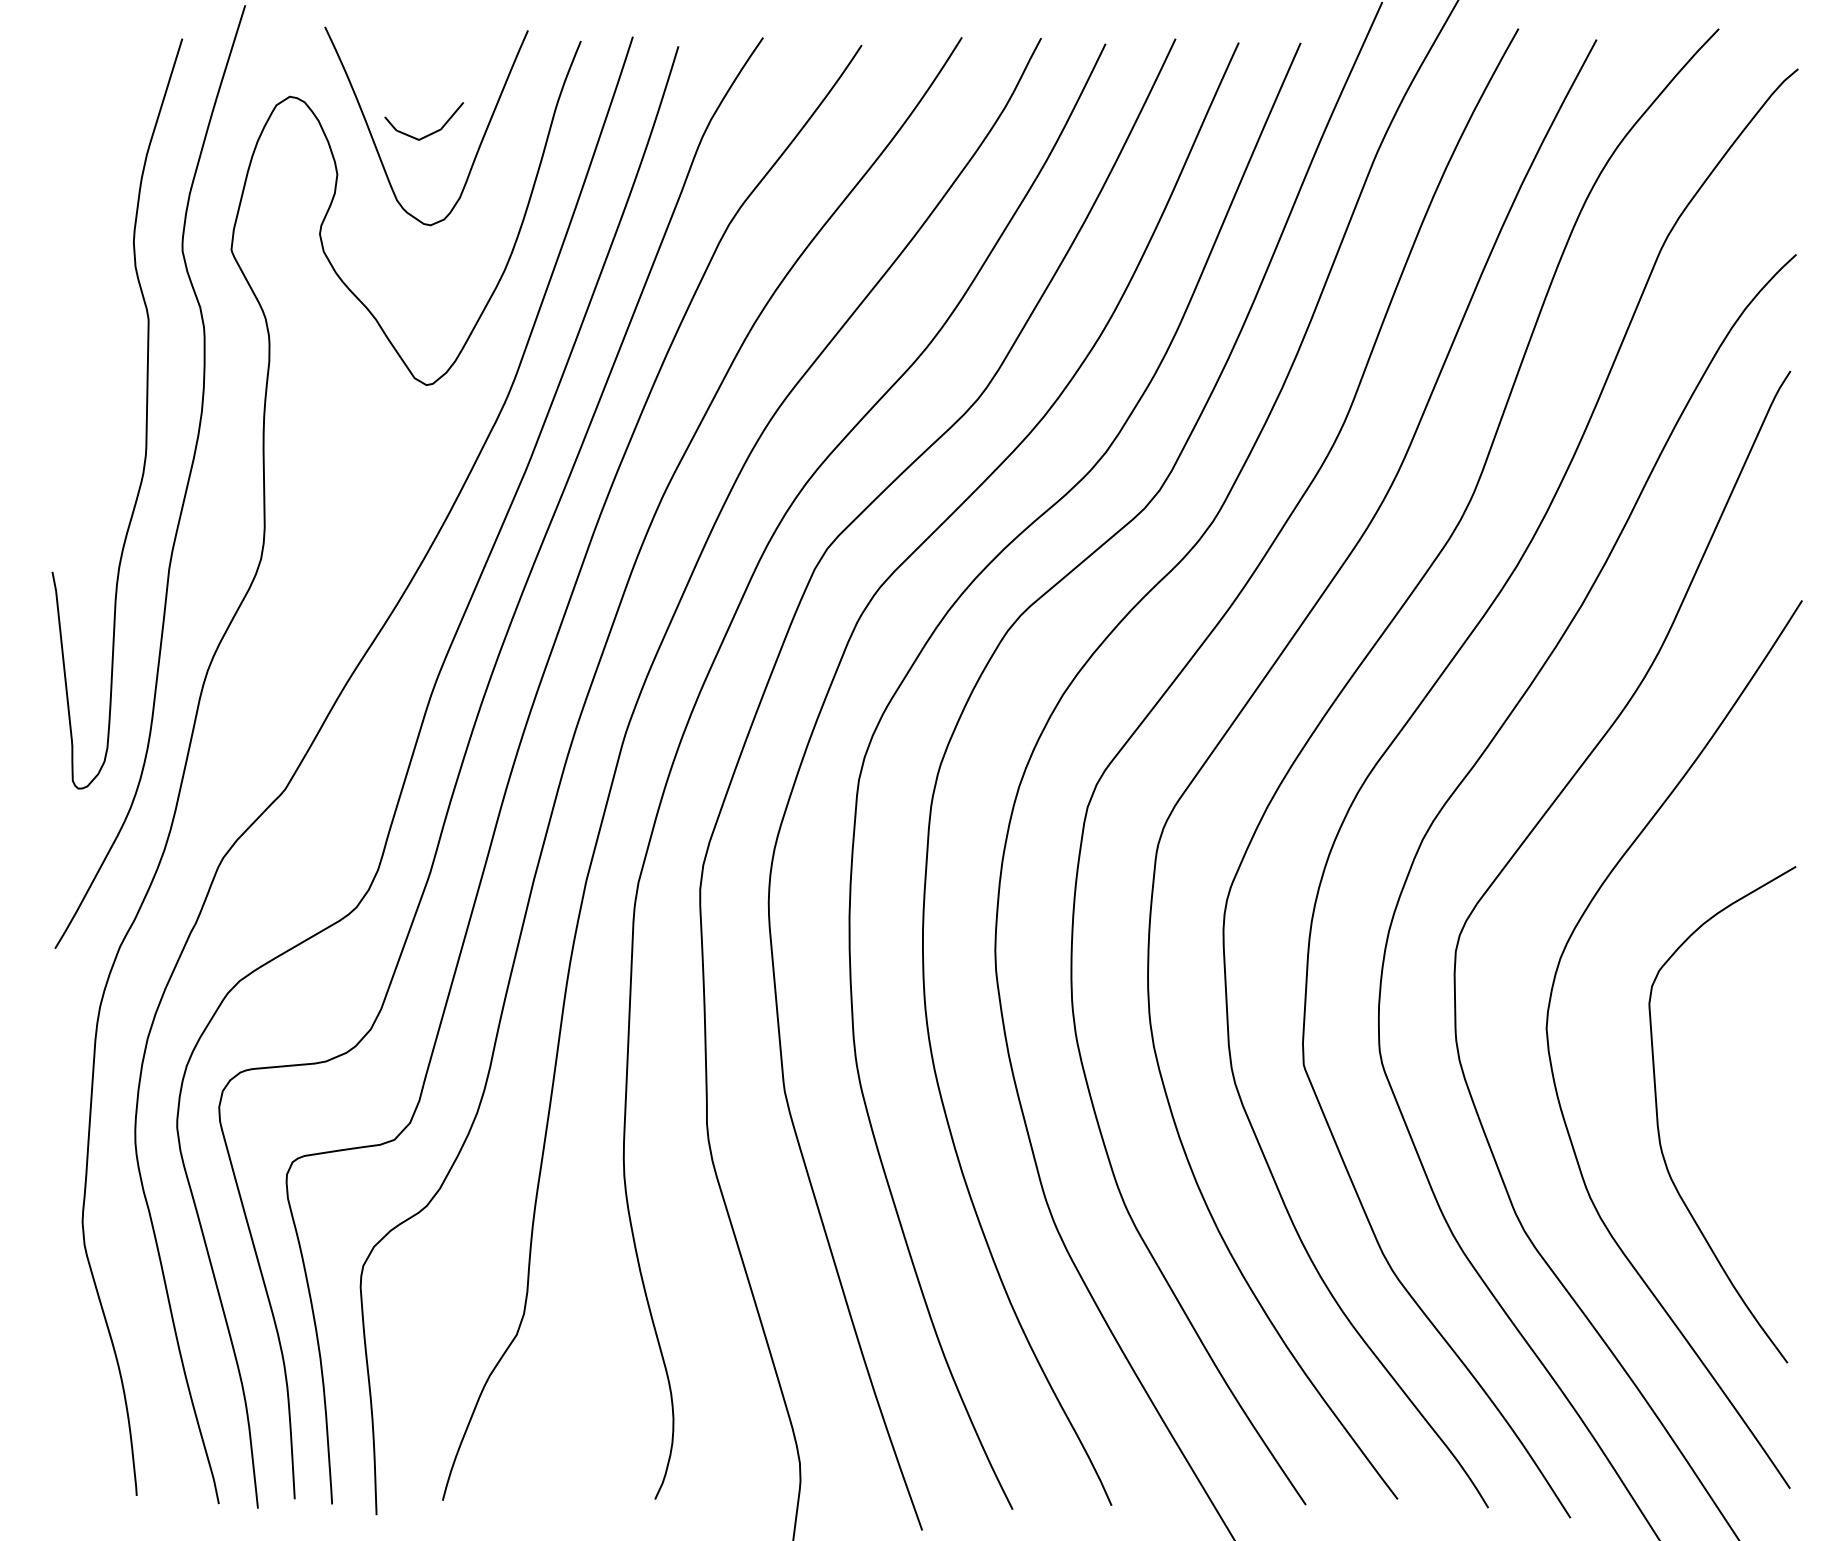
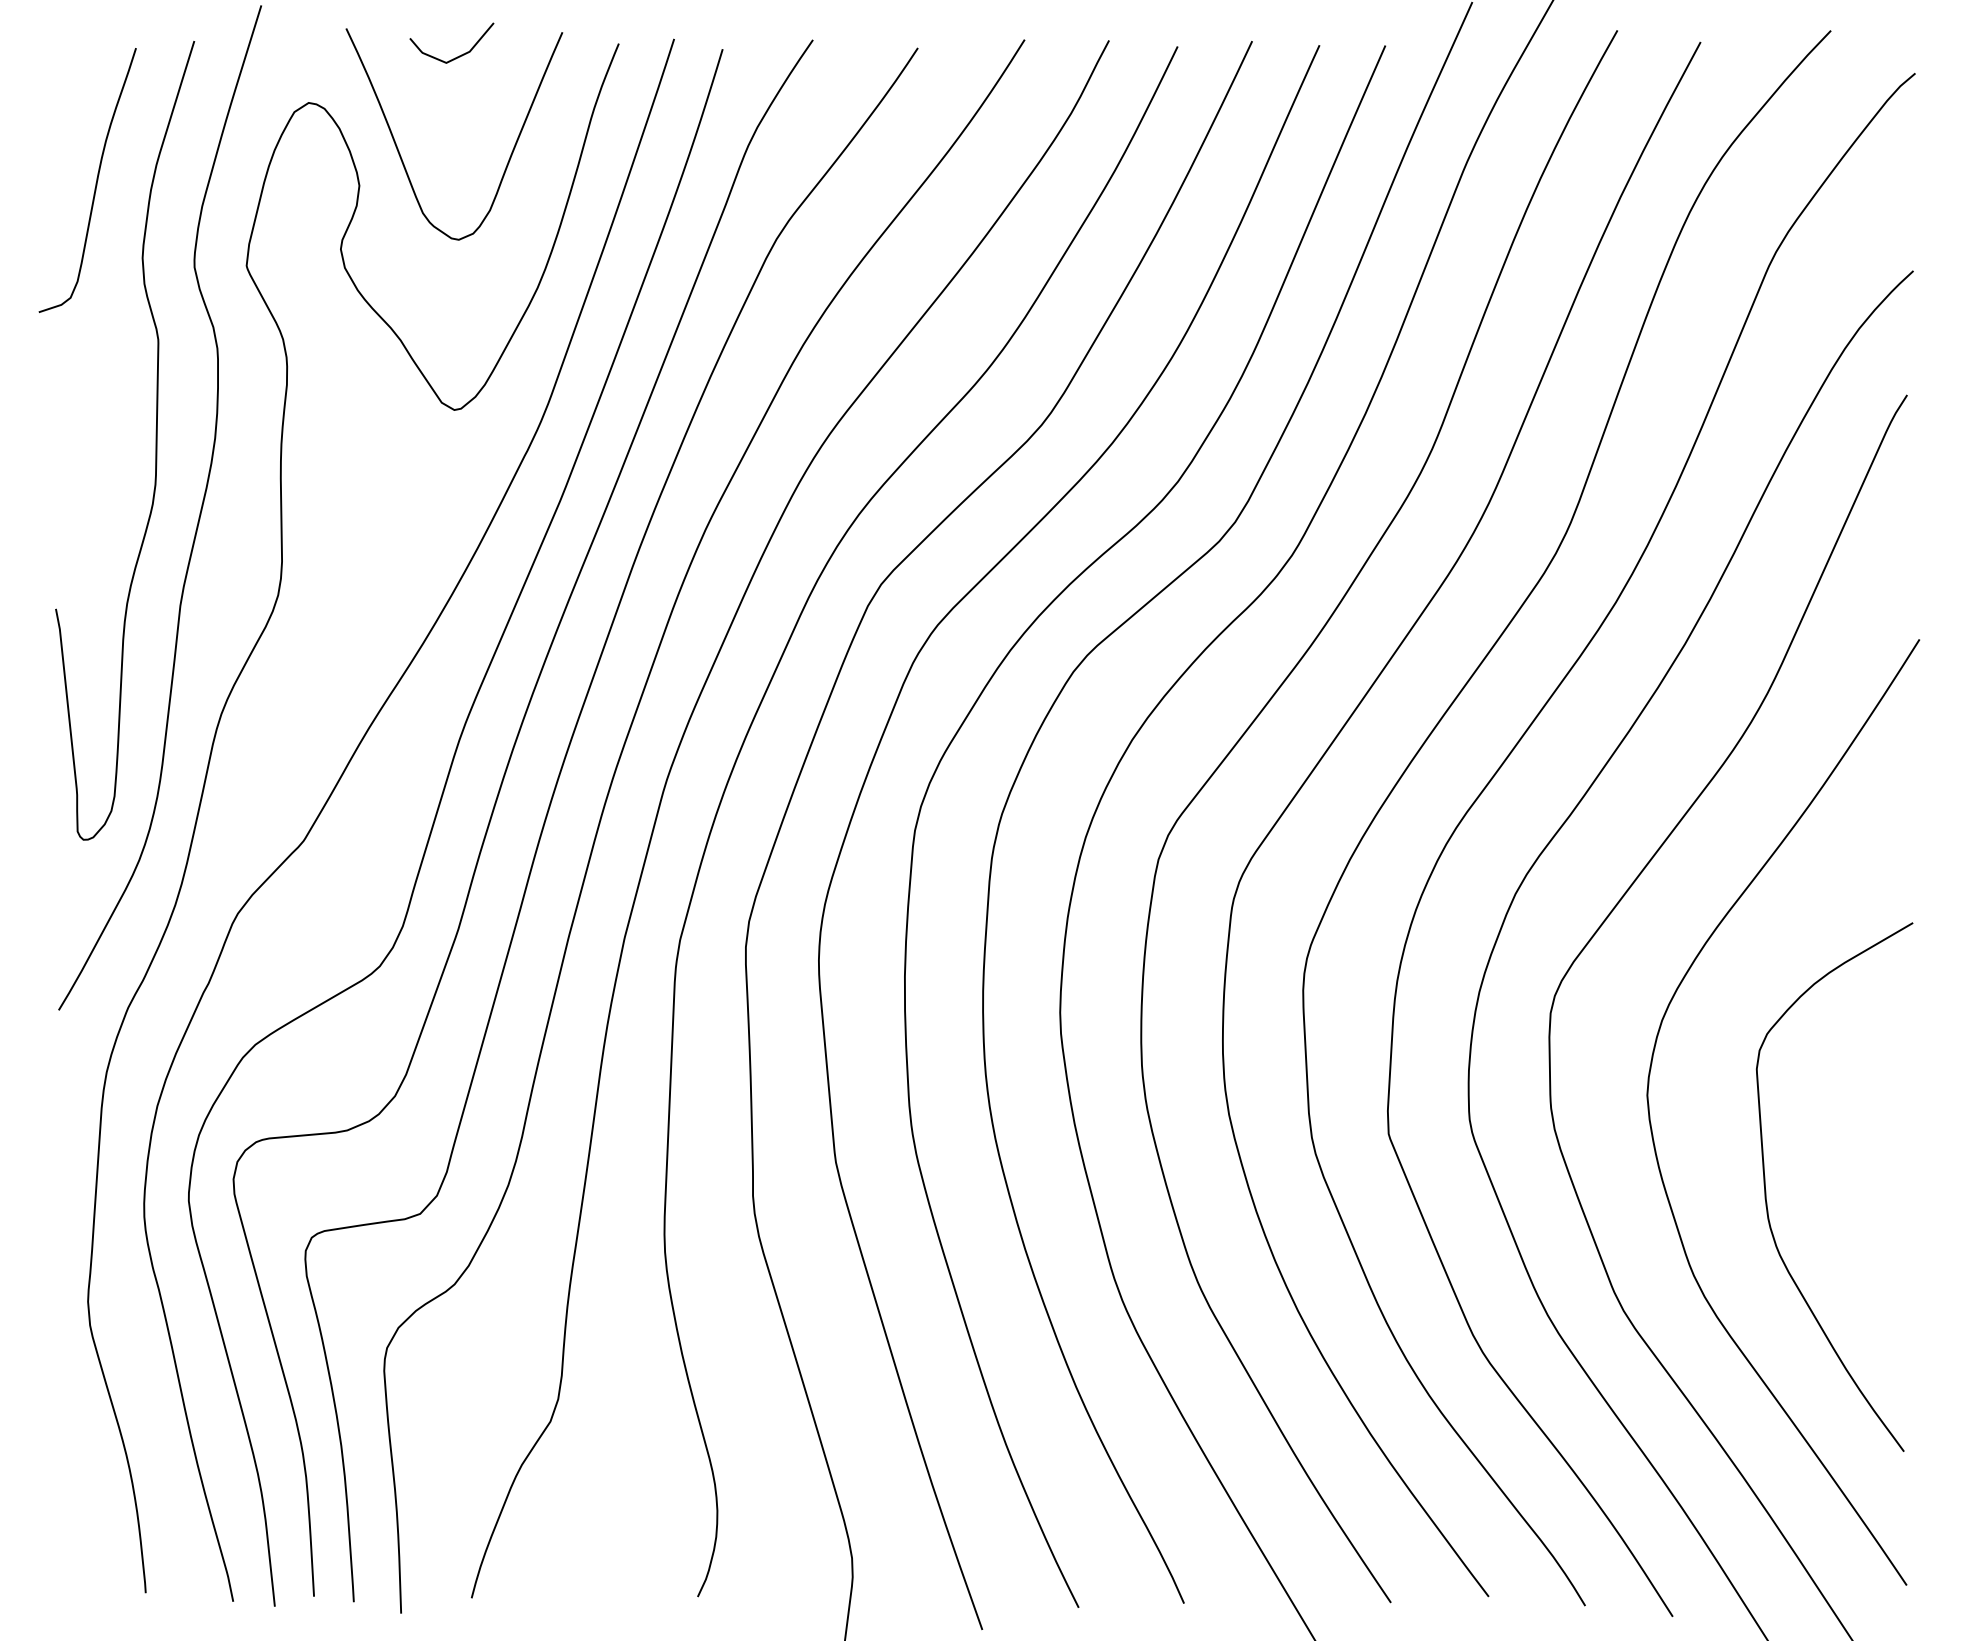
curve: (429, 133) -> (457, 56), moved
curve: (89, 172) -> (95, 183), added

